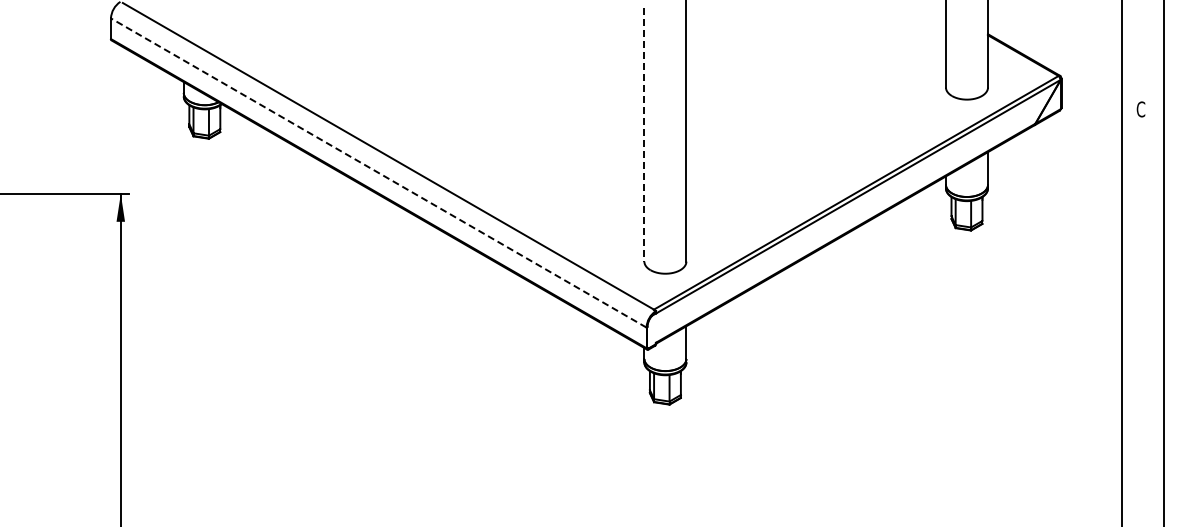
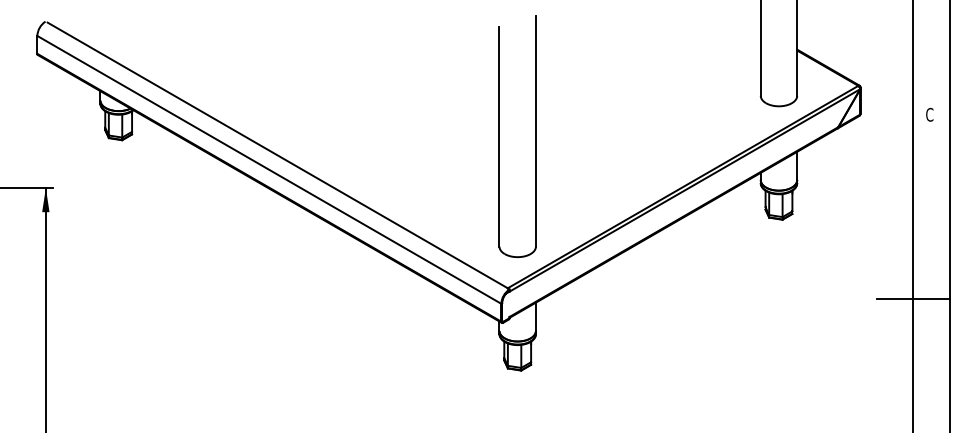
line: (644, 135) -> (499, 137), dashed -> solid
line: (378, 172) -> (269, 169), dashed -> solid
line: (1121, 321) -> (912, 298), added

